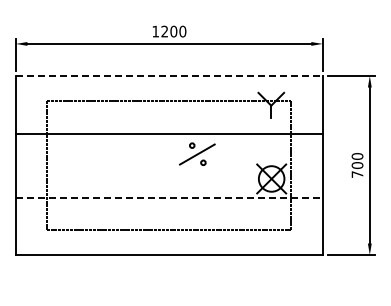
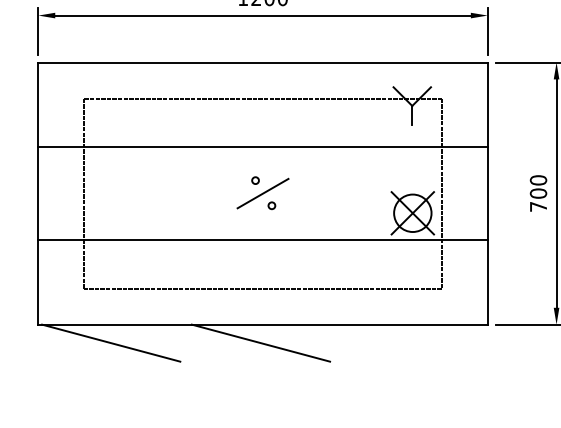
line: (169, 76) -> (263, 63), dashed -> solid
part: (197, 153) -> (263, 192), moved
line: (169, 197) -> (263, 240), dashed -> solid
line: (65, 267) -> (110, 342), added
line: (167, 267) -> (260, 342), added

